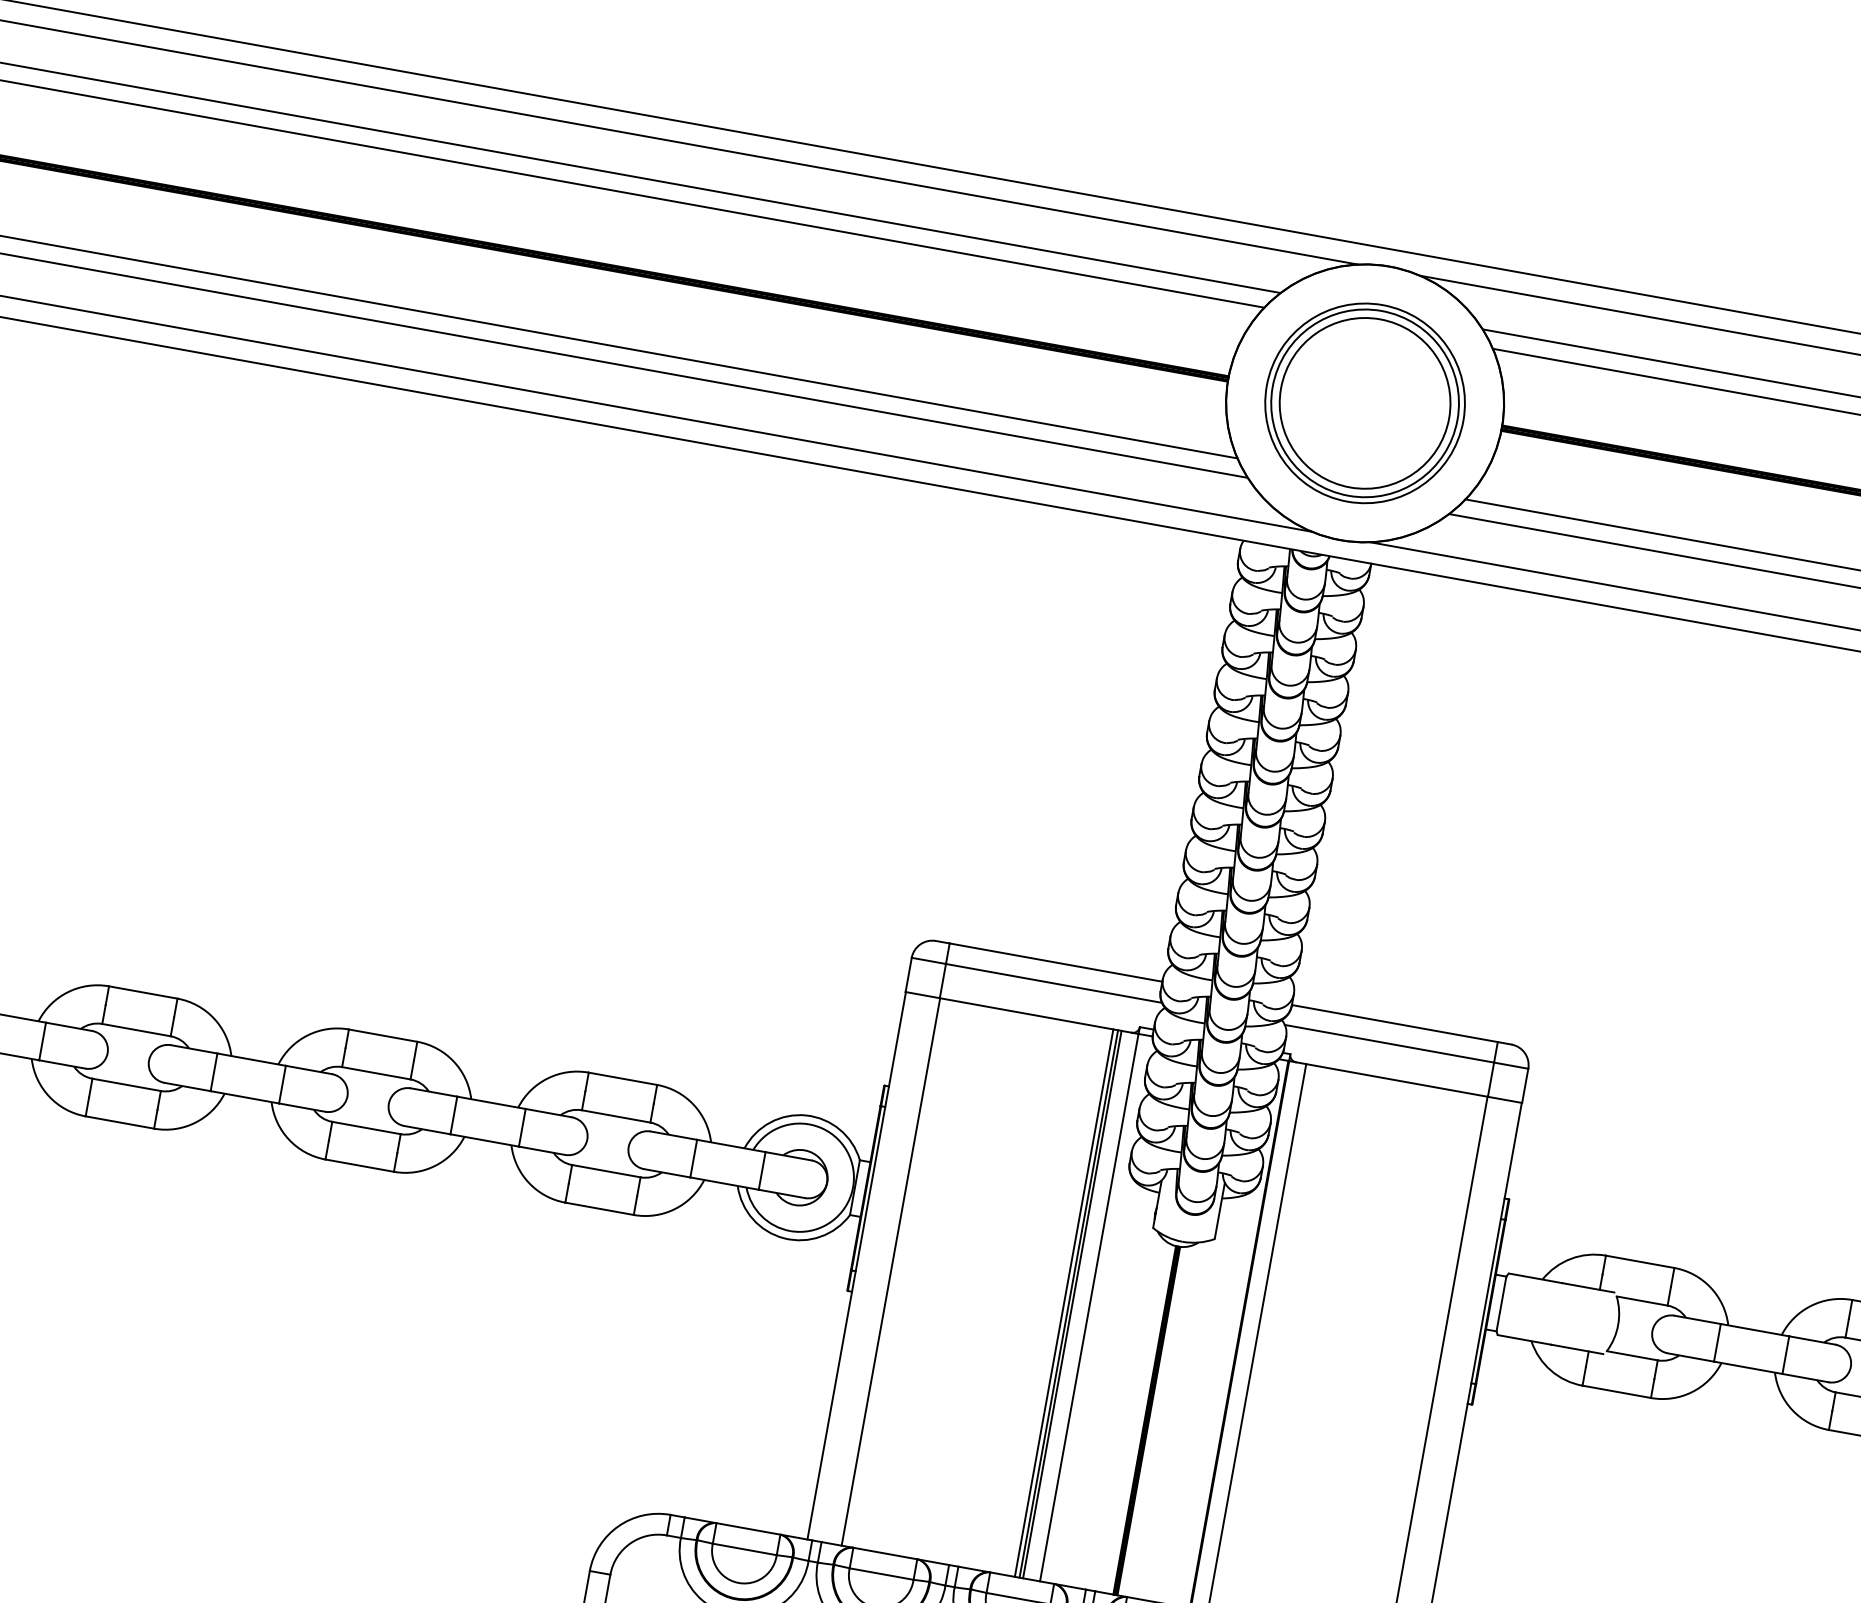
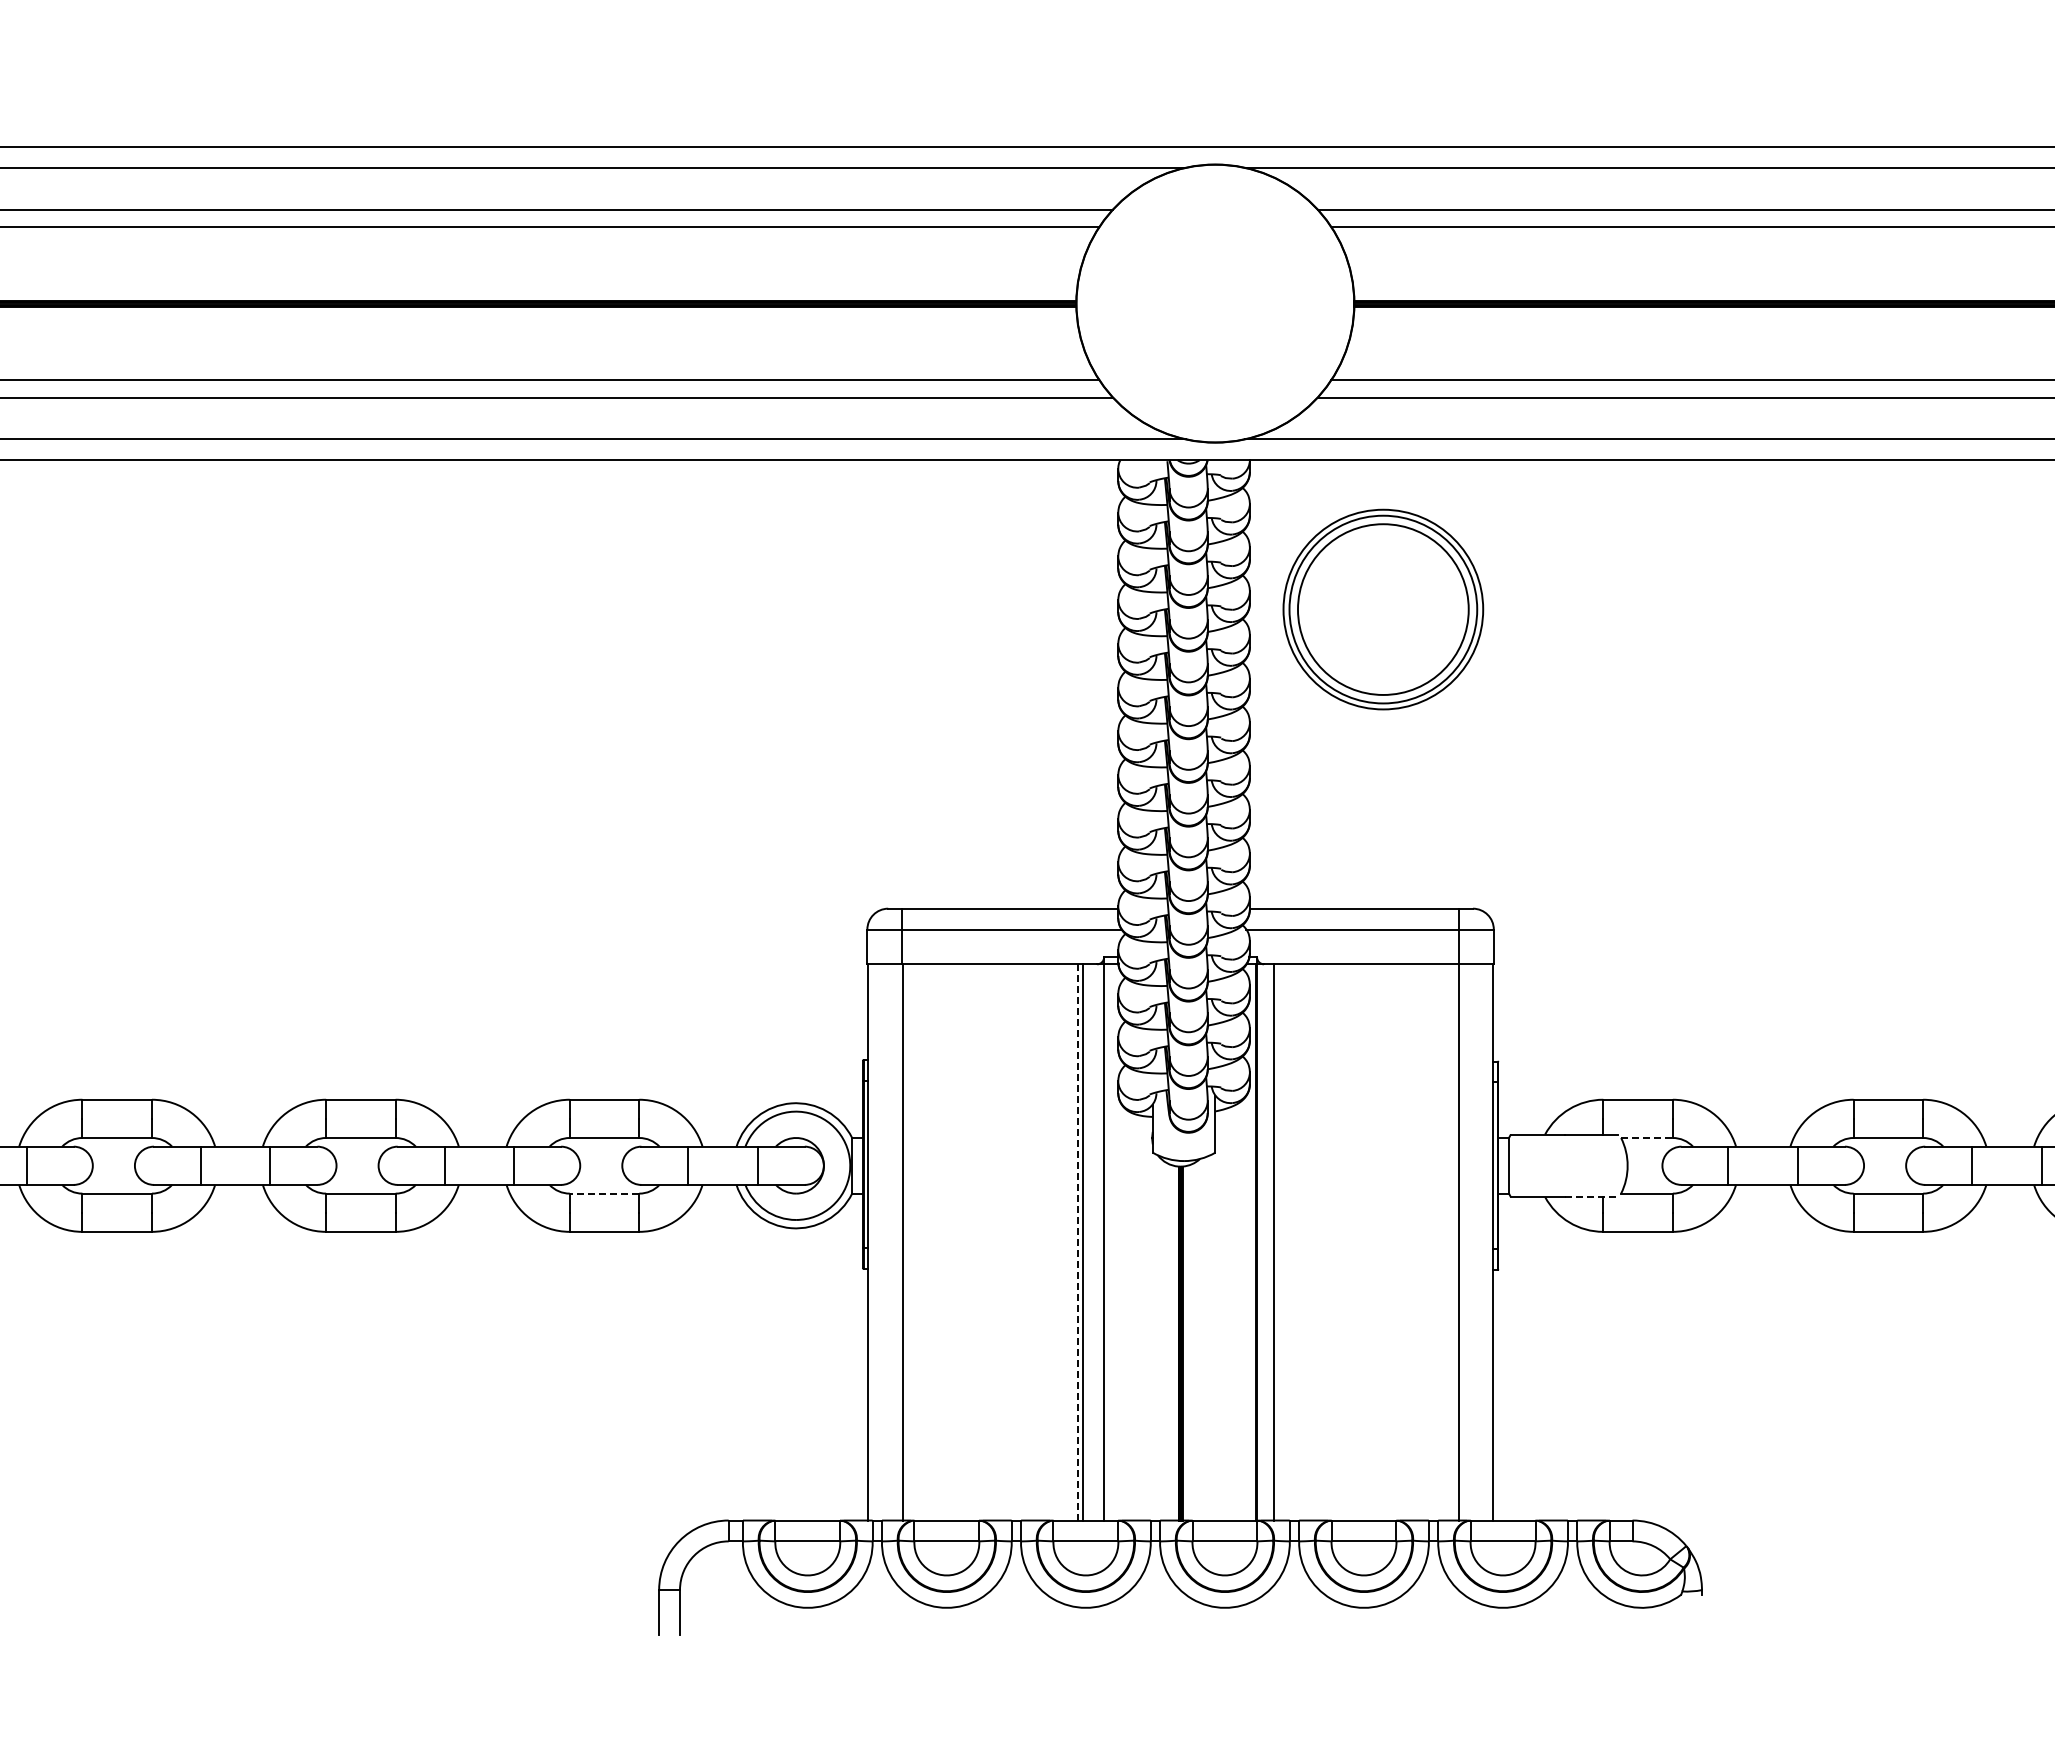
part: (1365, 403) -> (1383, 609), moved
line: (606, 1171) -> (604, 1193), solid -> dashed
line: (1641, 1301) -> (1646, 1138), solid -> dashed
line: (1064, 1302) -> (1078, 1241), solid -> dashed
line: (1072, 1304) -> (1086, 1242), removed
line: (1576, 1349) -> (1591, 1197), solid -> dashed

